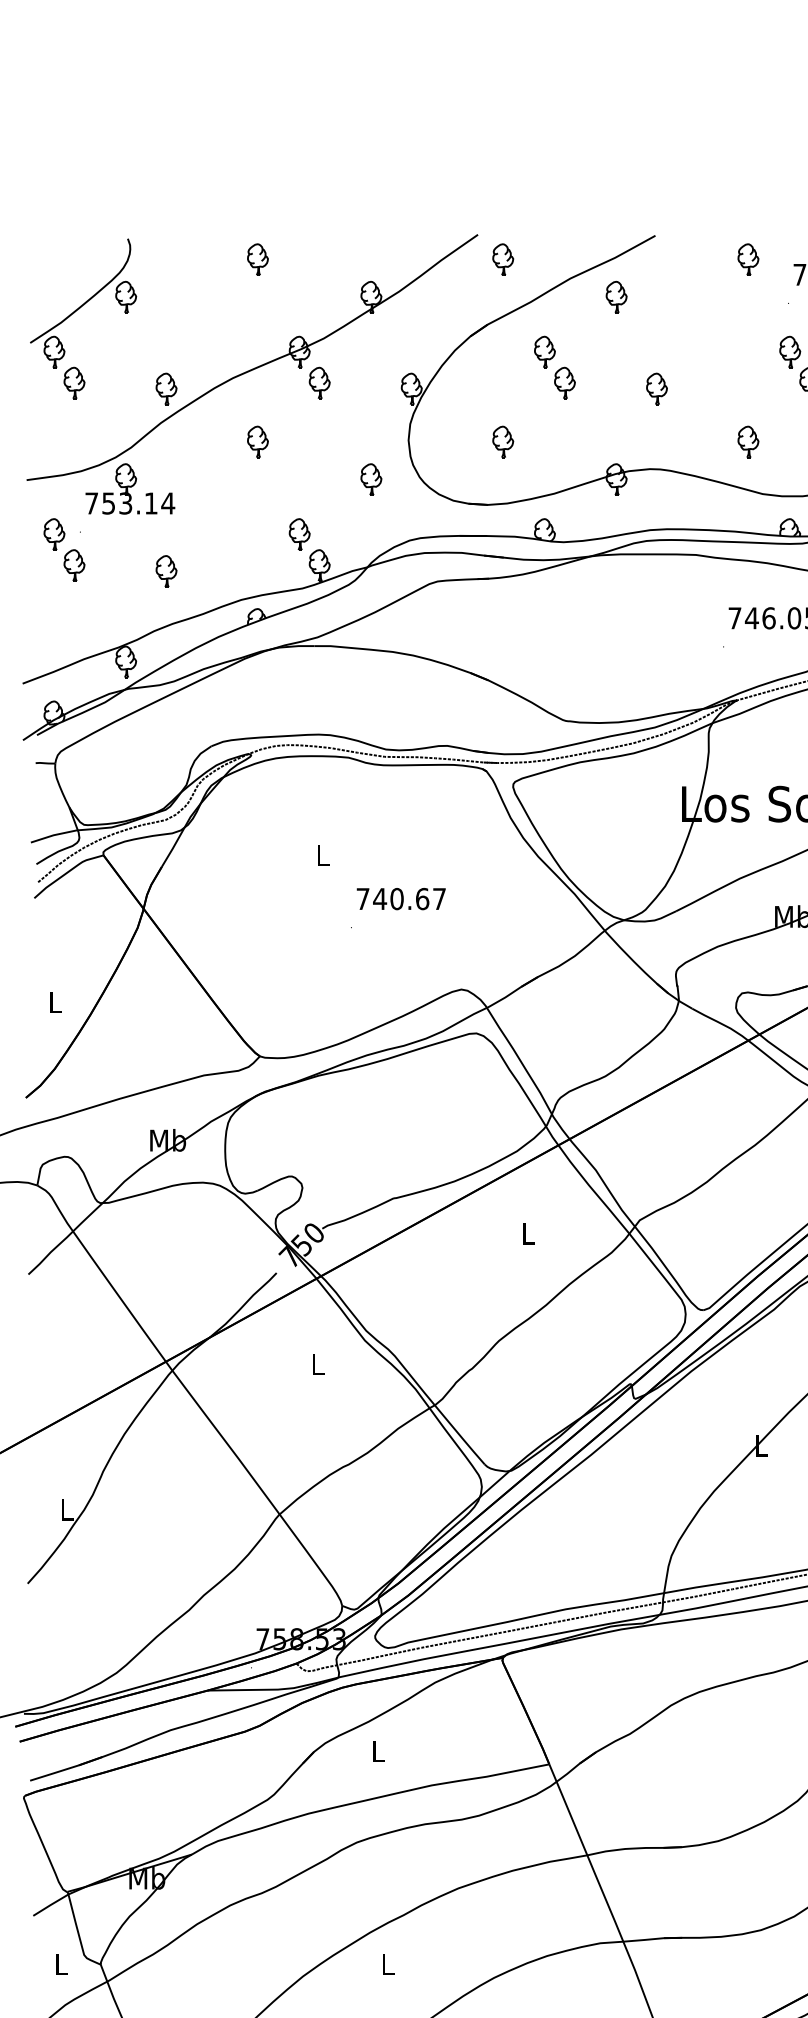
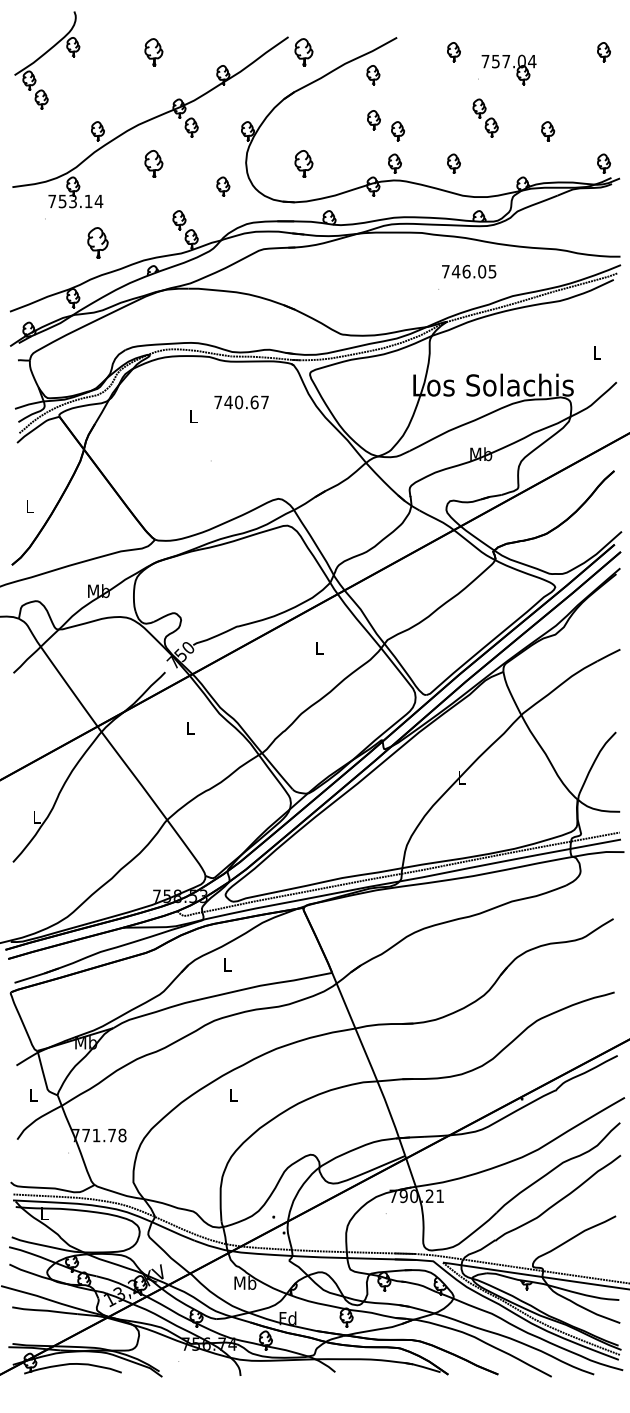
part: (257, 259) -> (153, 52), size x1.4
part: (502, 259) -> (303, 52), size x1.4
part: (83, 318) -> (47, 60), moved
part: (554, 366) -> (335, 117), removed
part: (616, 371) -> (373, 120), added
part: (257, 441) -> (153, 163), size x1.4
part: (502, 441) -> (303, 163), size x1.4
part: (651, 441) -> (394, 163), added
part: (64, 549) -> (35, 229), removed
part: (165, 570) -> (97, 242), size x1.6
text: (401, 899) -> (241, 402), moved

